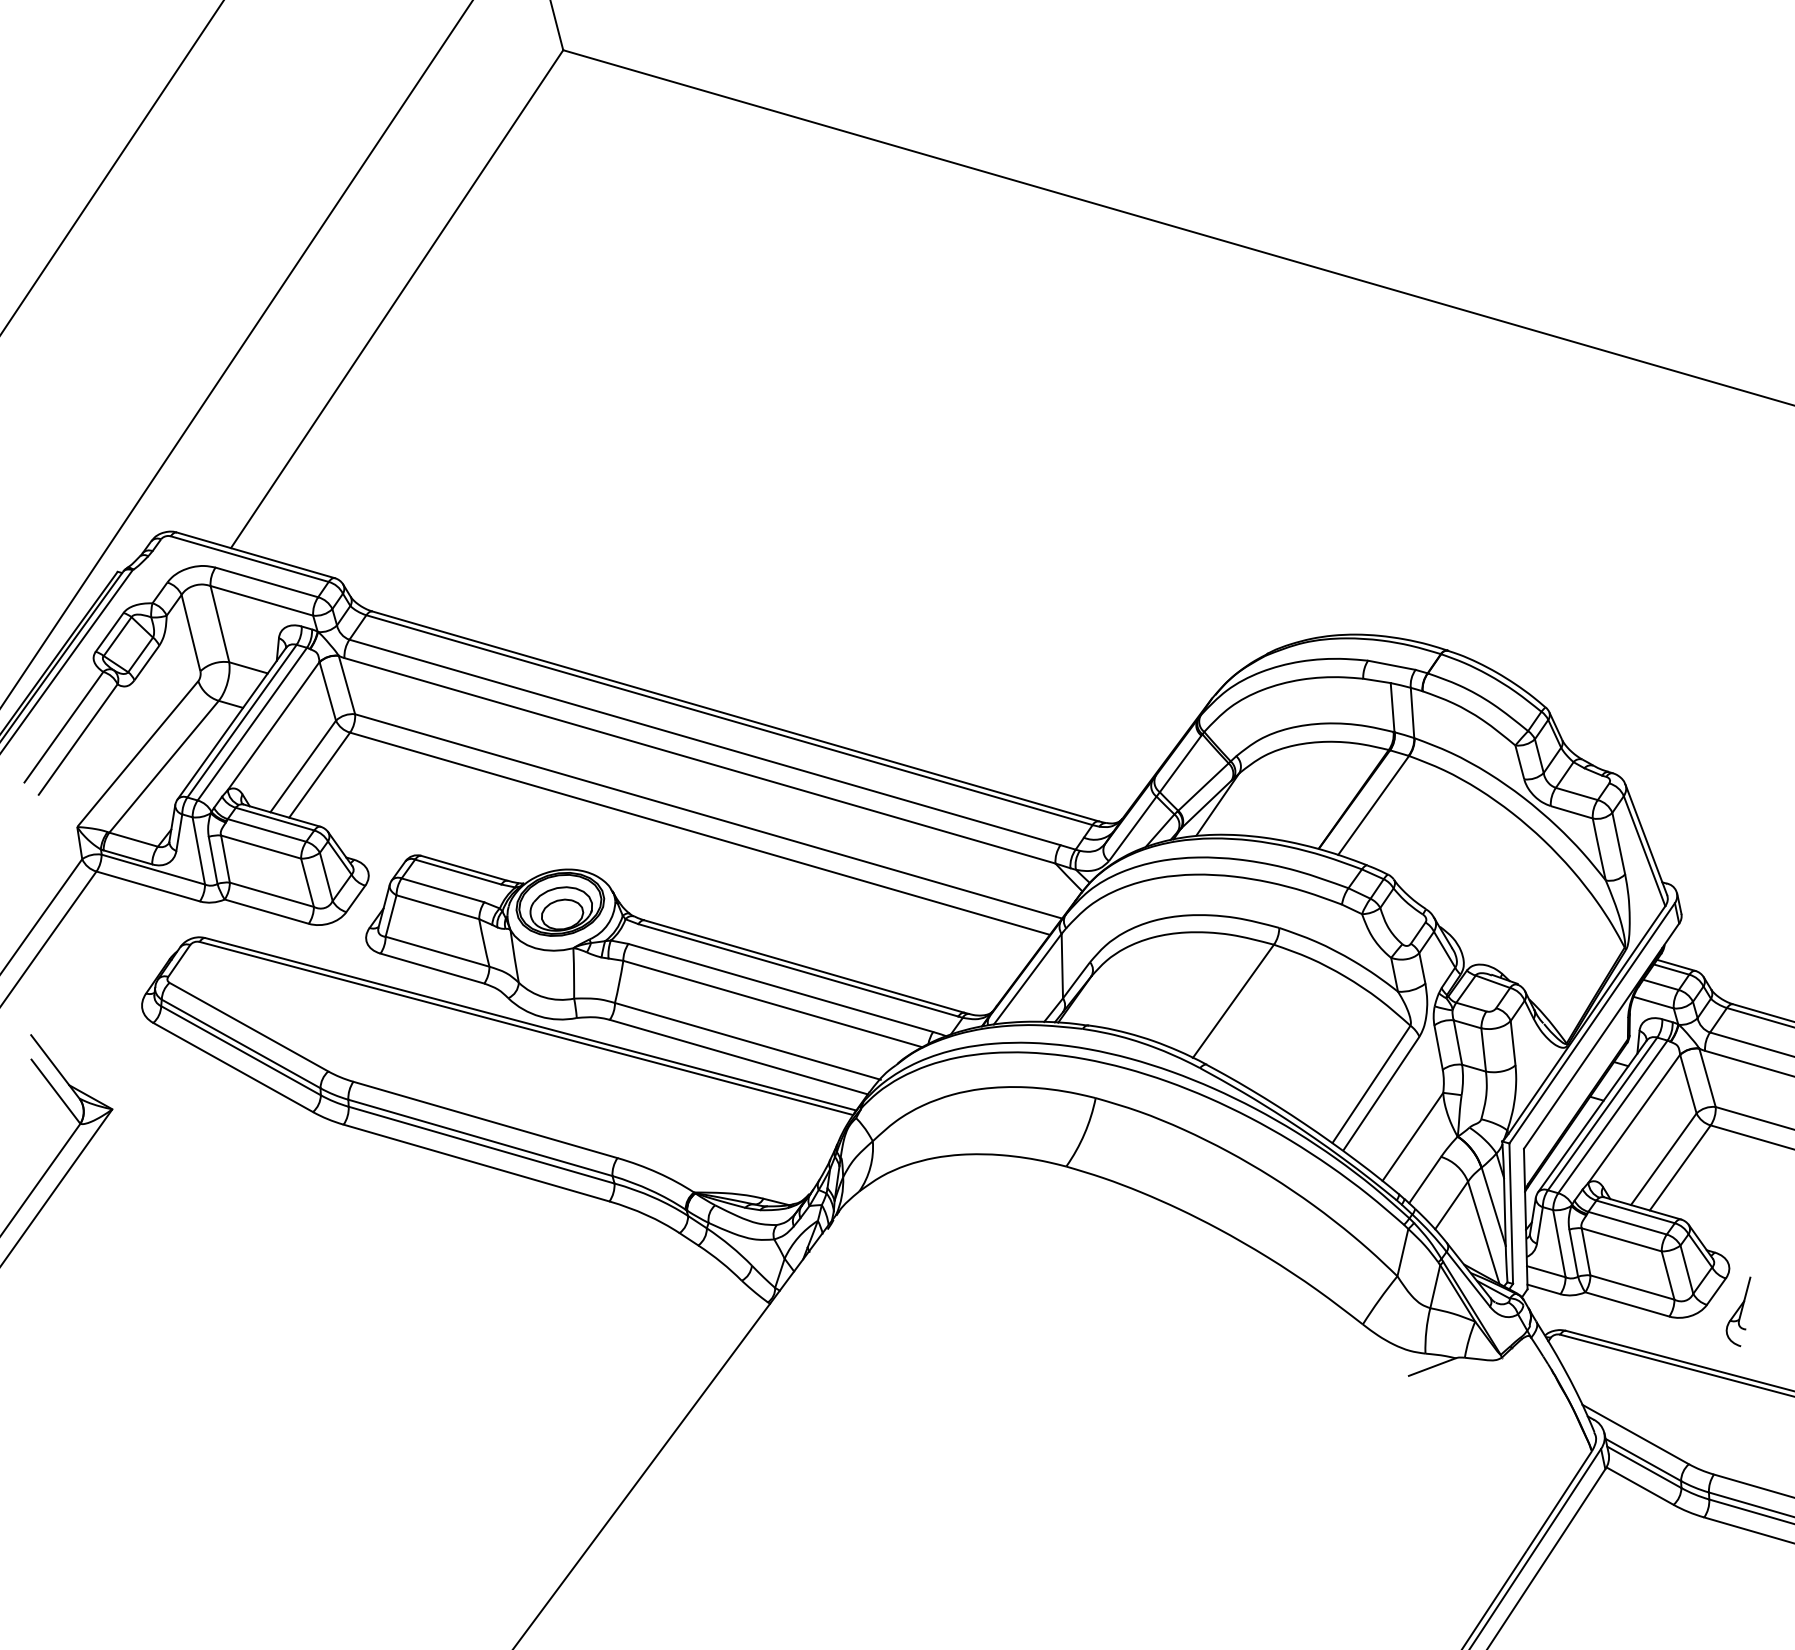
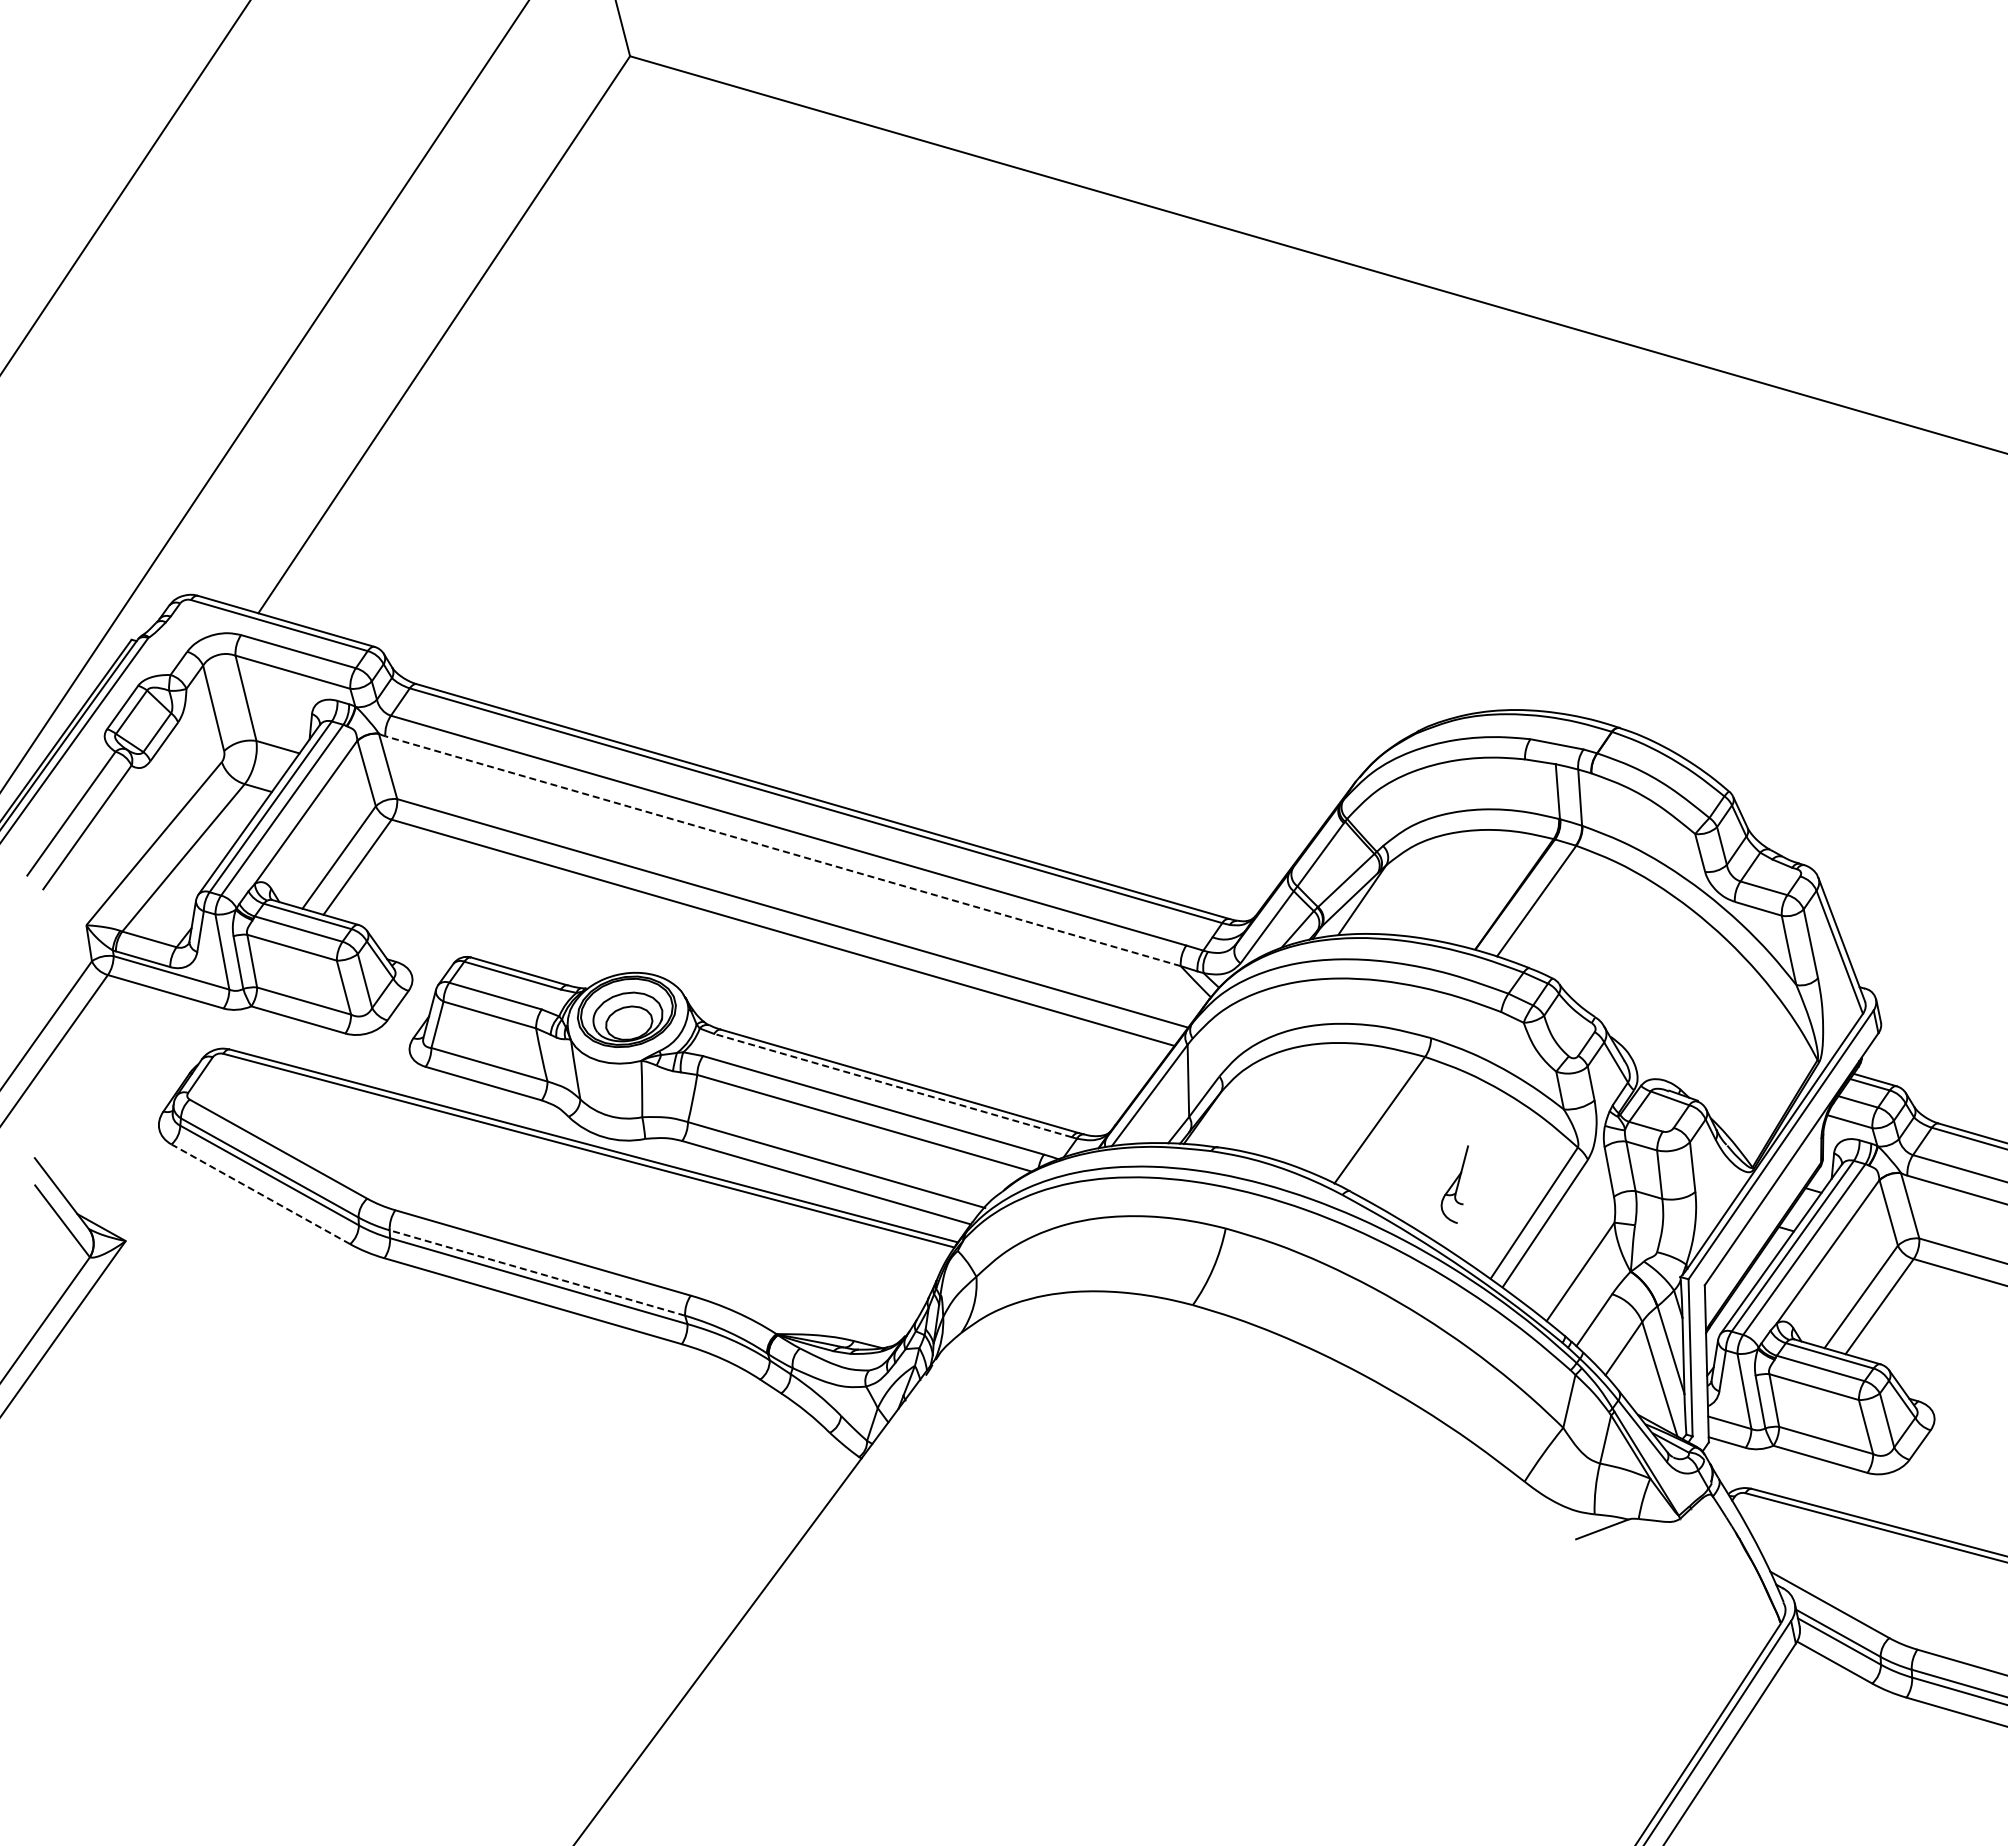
line: (700, 761) -> (783, 851), solid -> dashed
line: (797, 970) -> (892, 1085), solid -> dashed
line: (232, 1067) -> (260, 1194), solid -> dashed
line: (480, 1138) -> (537, 1273), solid -> dashed
part: (1738, 1311) -> (1454, 1184), moved

